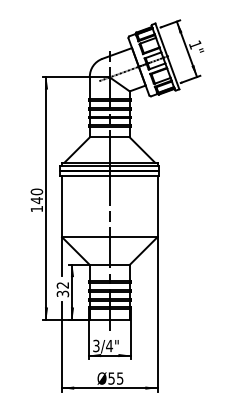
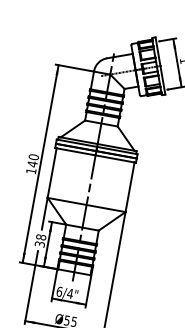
text: (62, 285) -> (40, 237), 32 -> 38
text: (96, 345) -> (59, 291), 3/4" -> 6/4"

